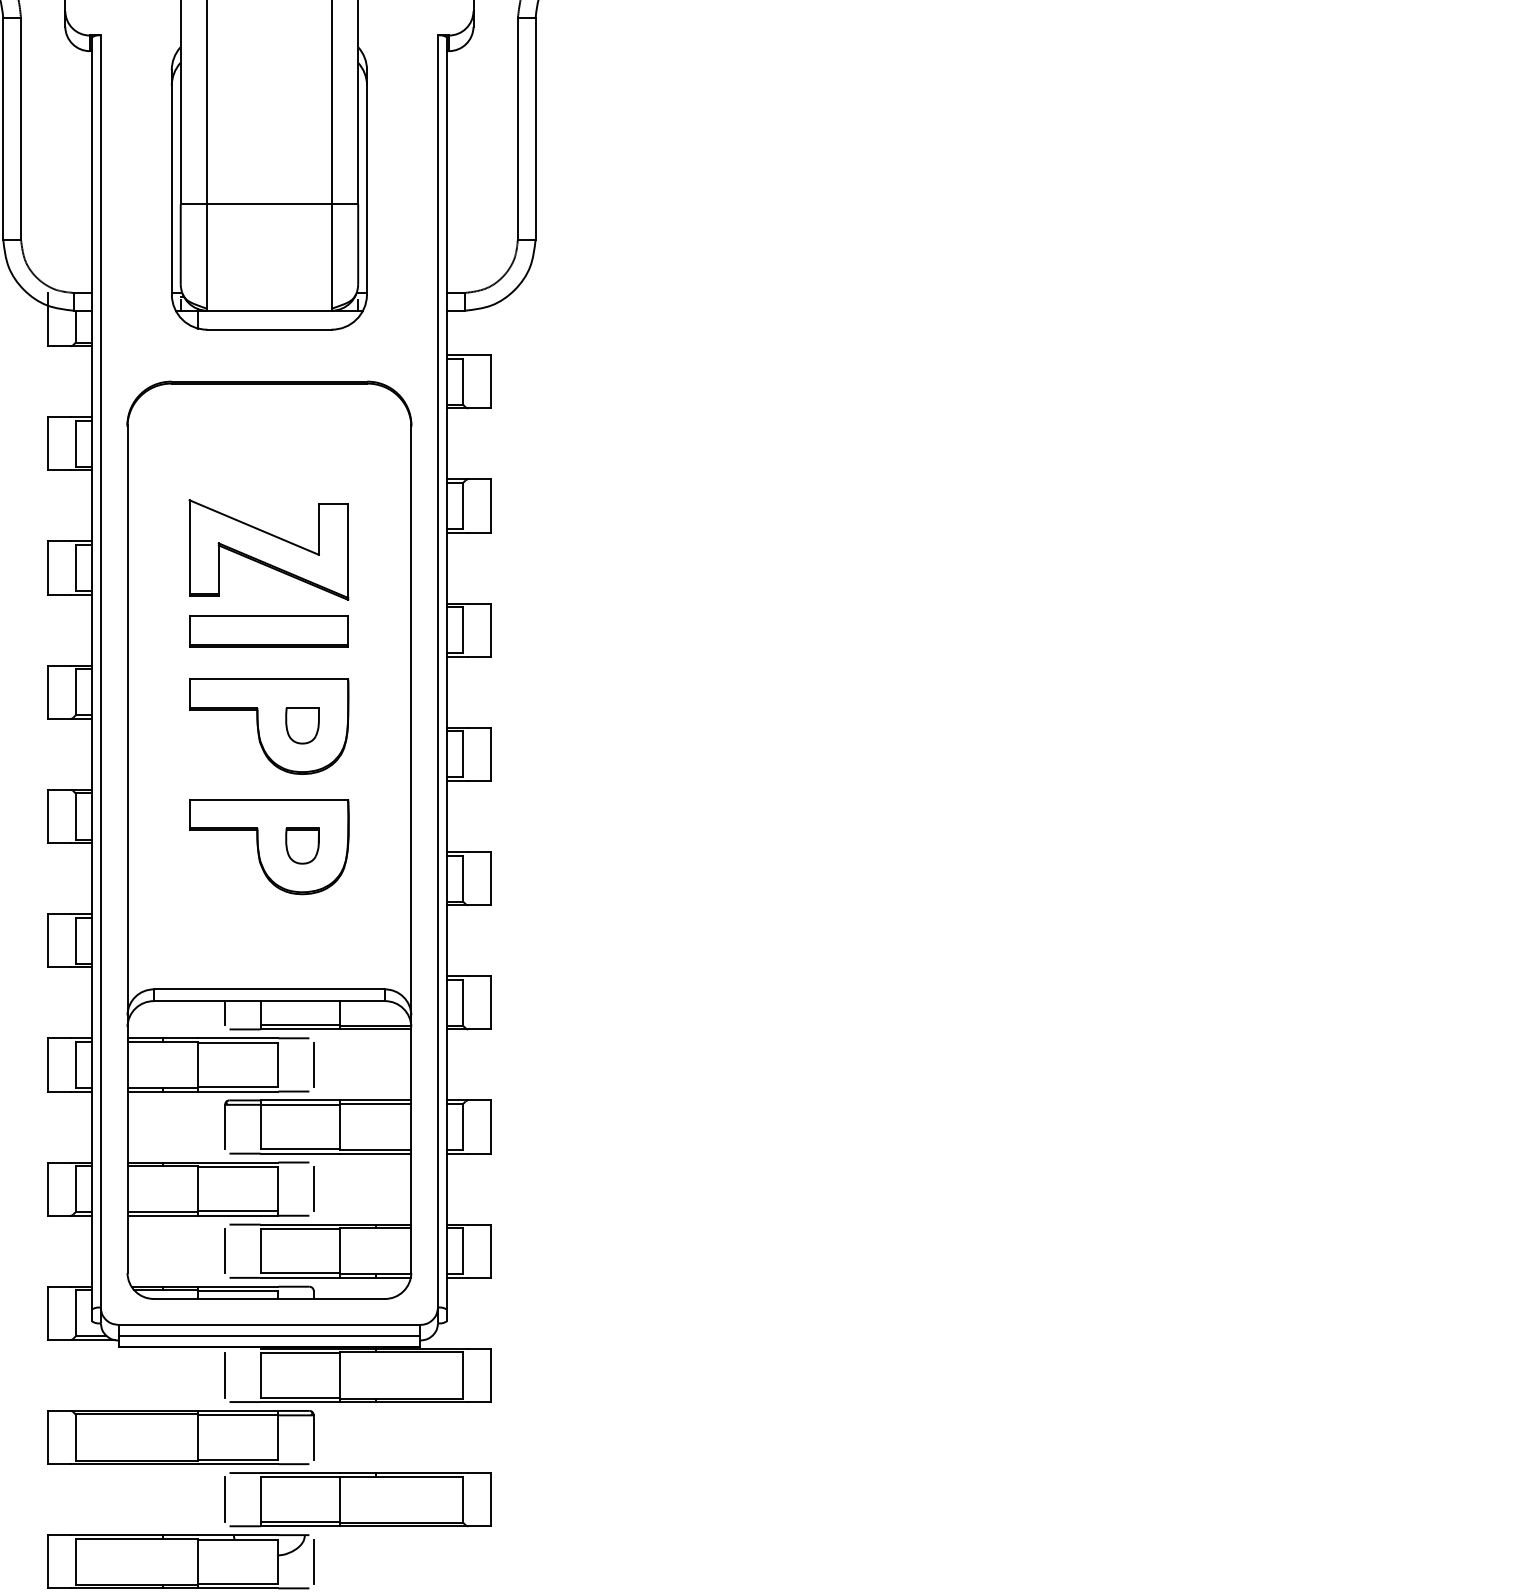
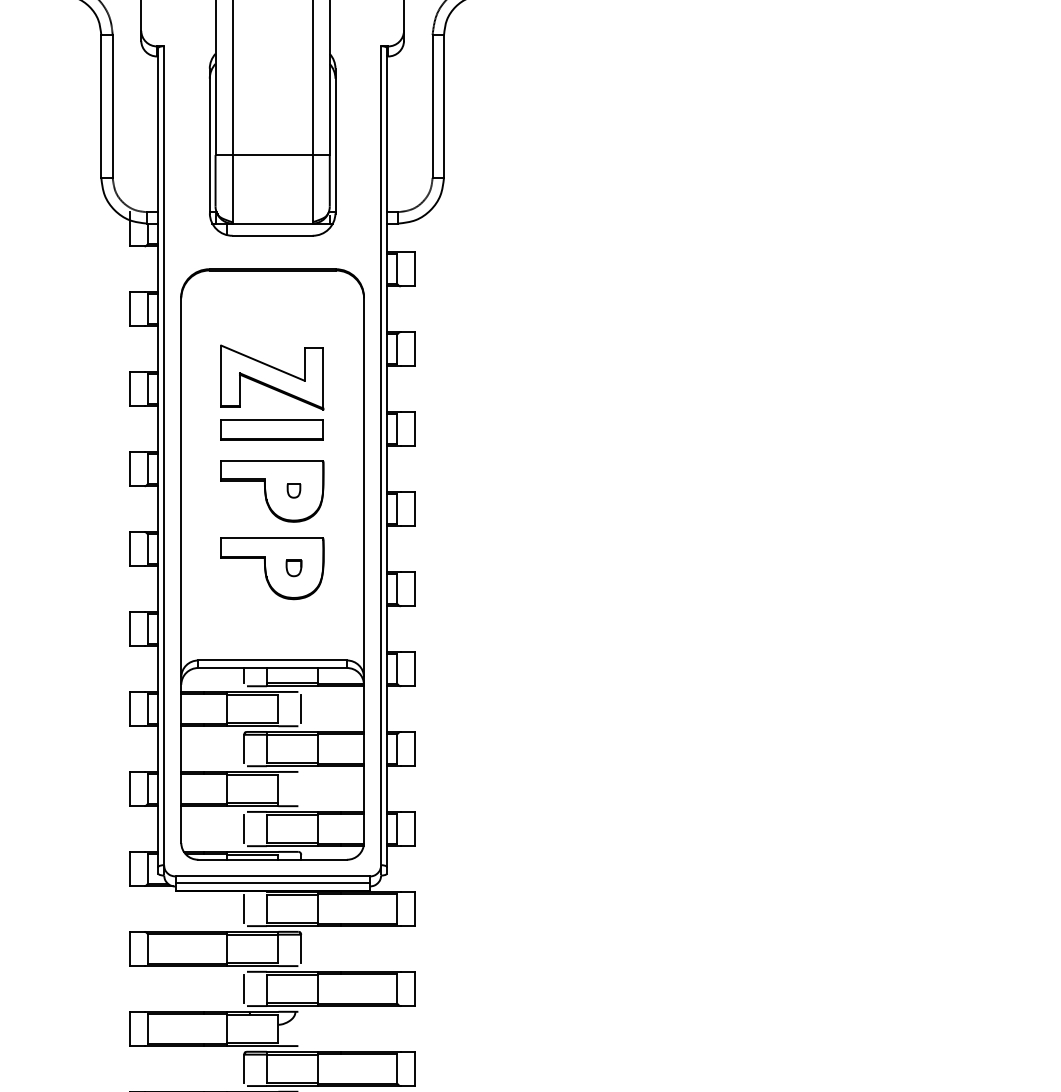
part: (301, 725) -> (293, 490), size x0.6
part: (301, 846) -> (293, 568), size x0.7
line: (314, 1188) -> (301, 788), removed
line: (314, 1561) -> (301, 1028), removed

